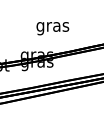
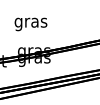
text: (52, 28) -> (30, 24), moved

